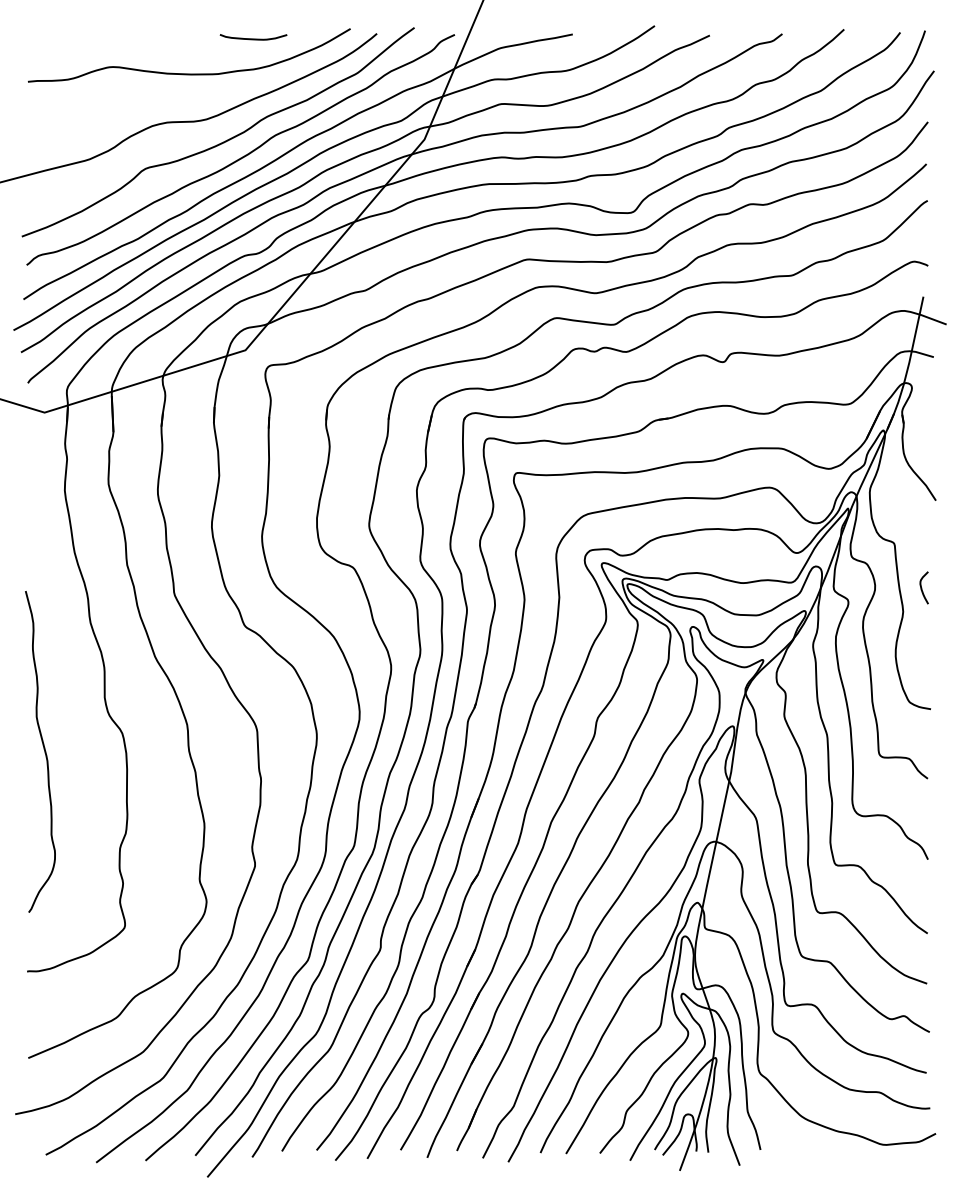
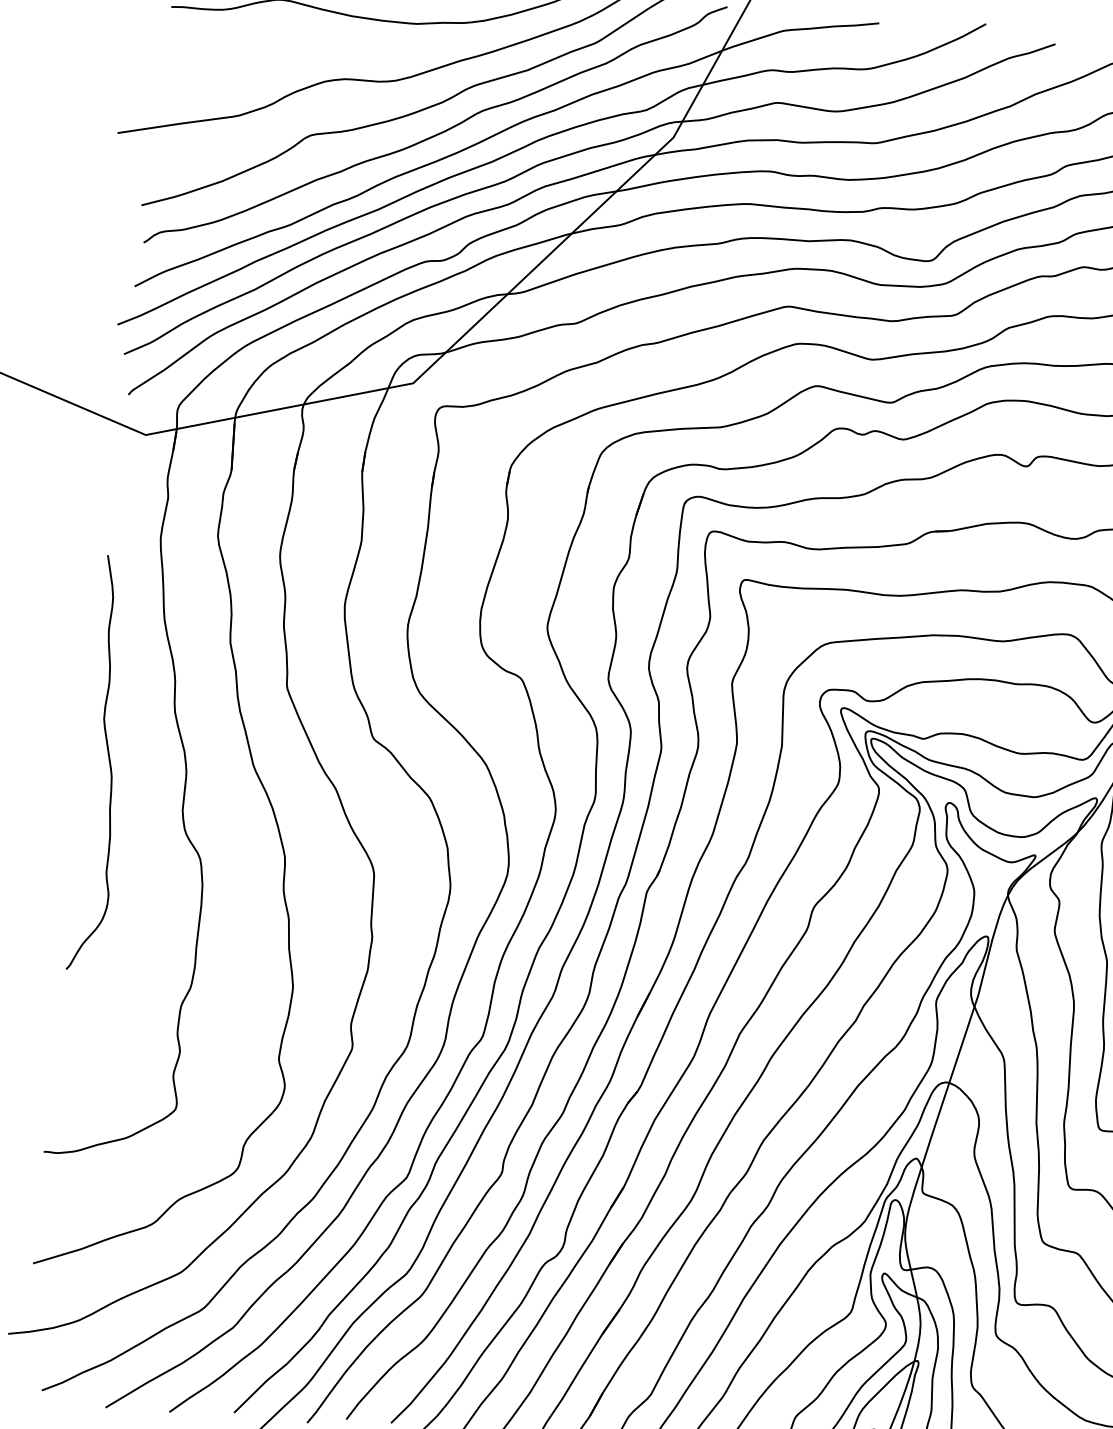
curve: (43, 749) -> (108, 761), moved

